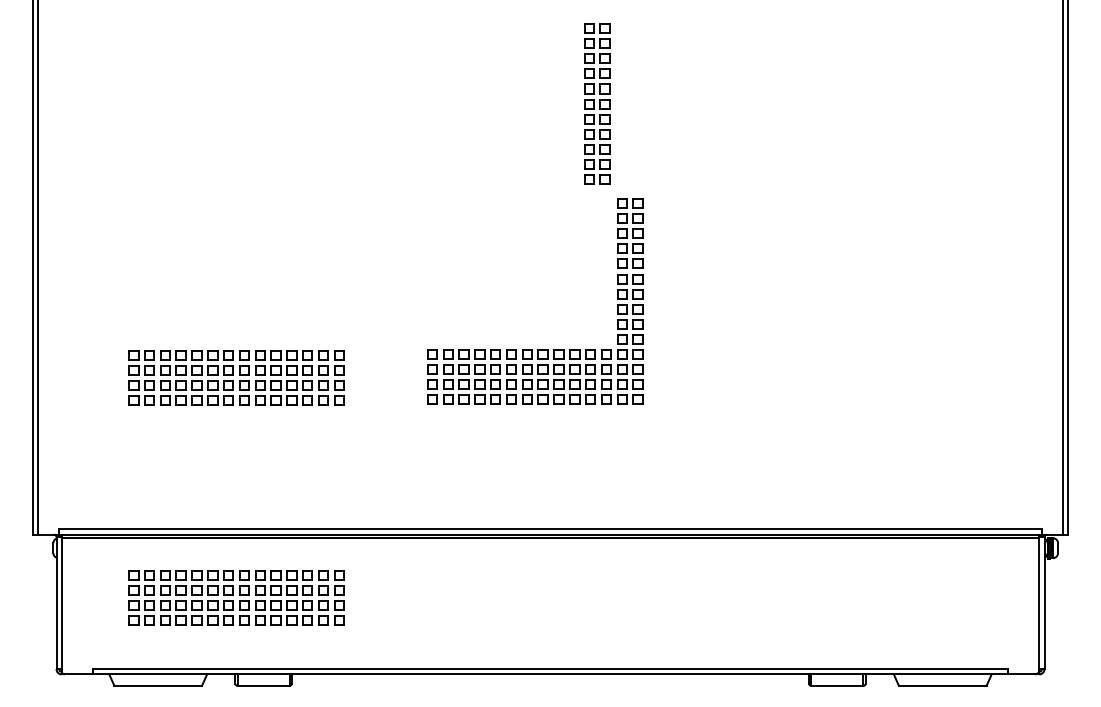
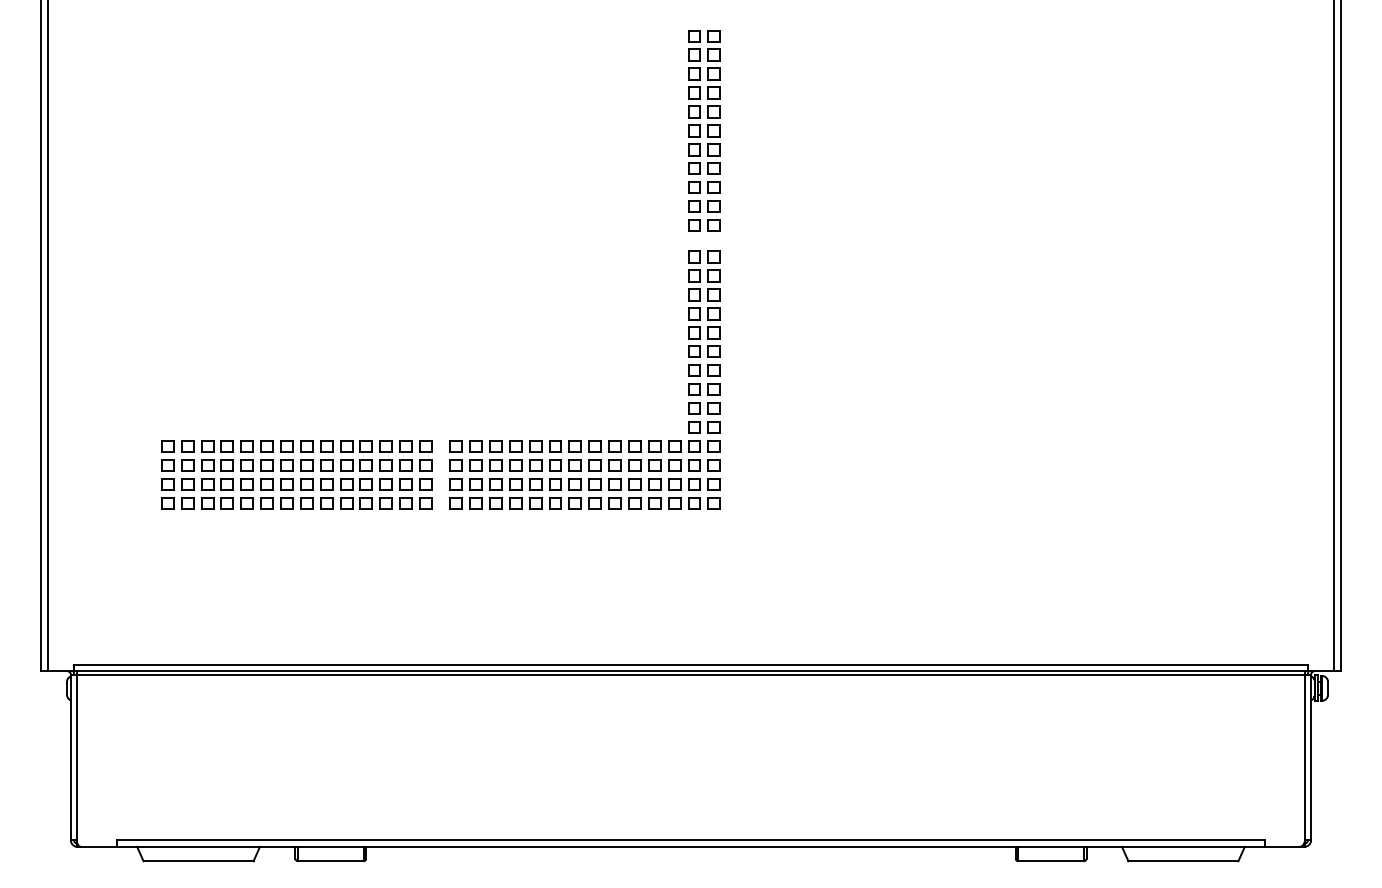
part: (597, 103) -> (704, 130), moved
part: (537, 349) -> (588, 440), moved
part: (236, 597) -> (296, 750), removed

